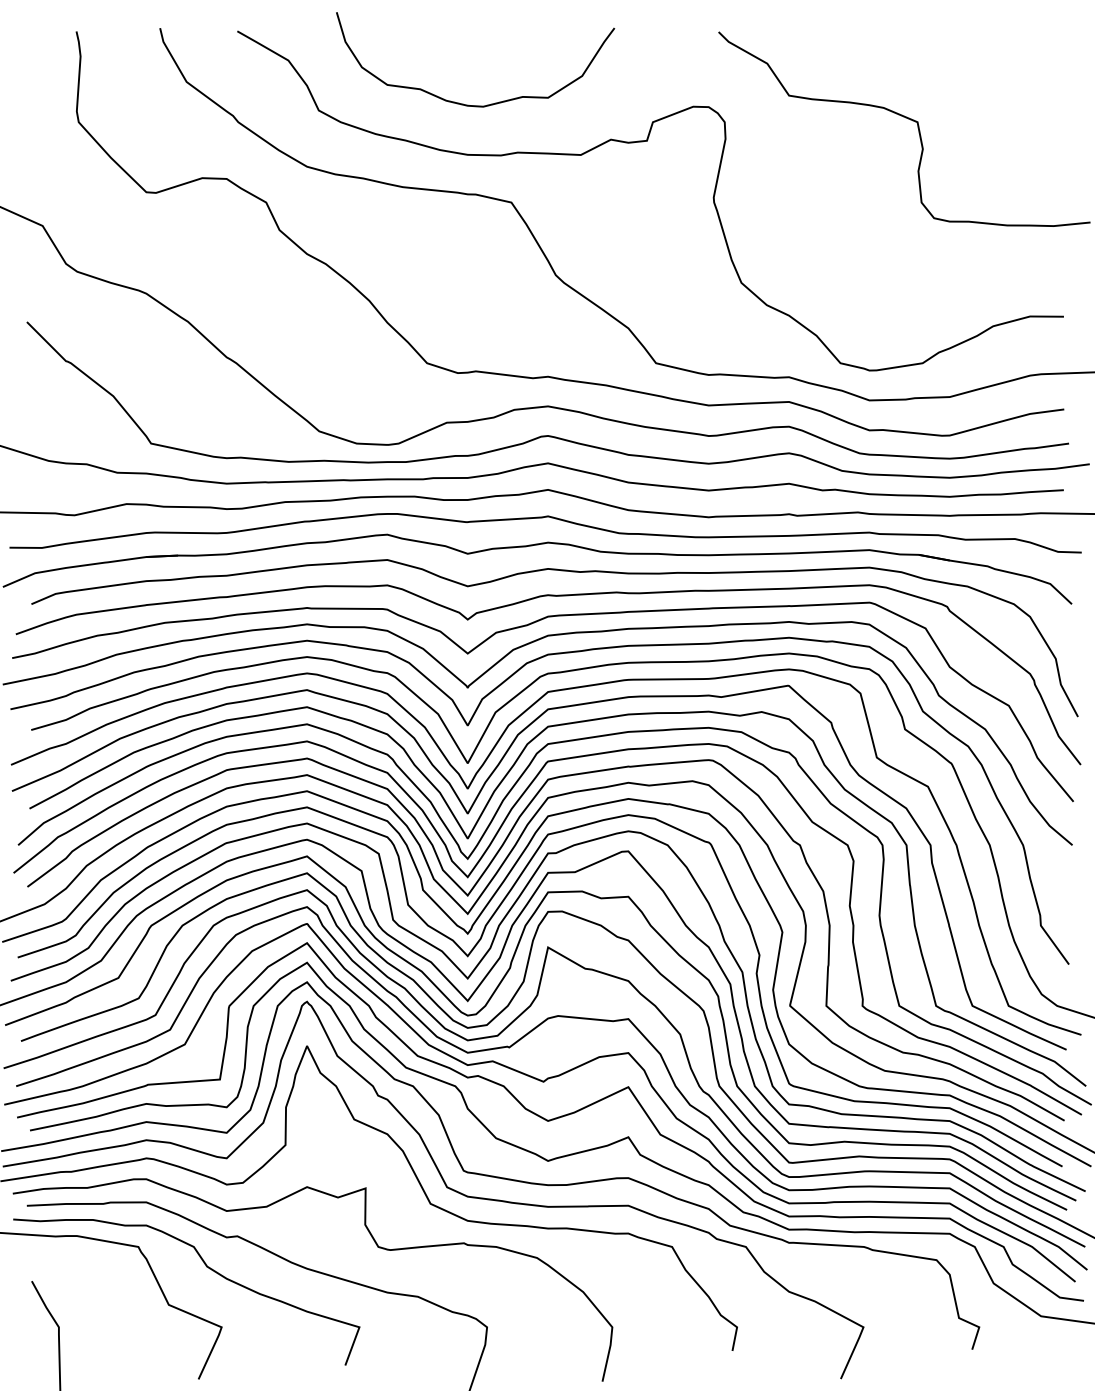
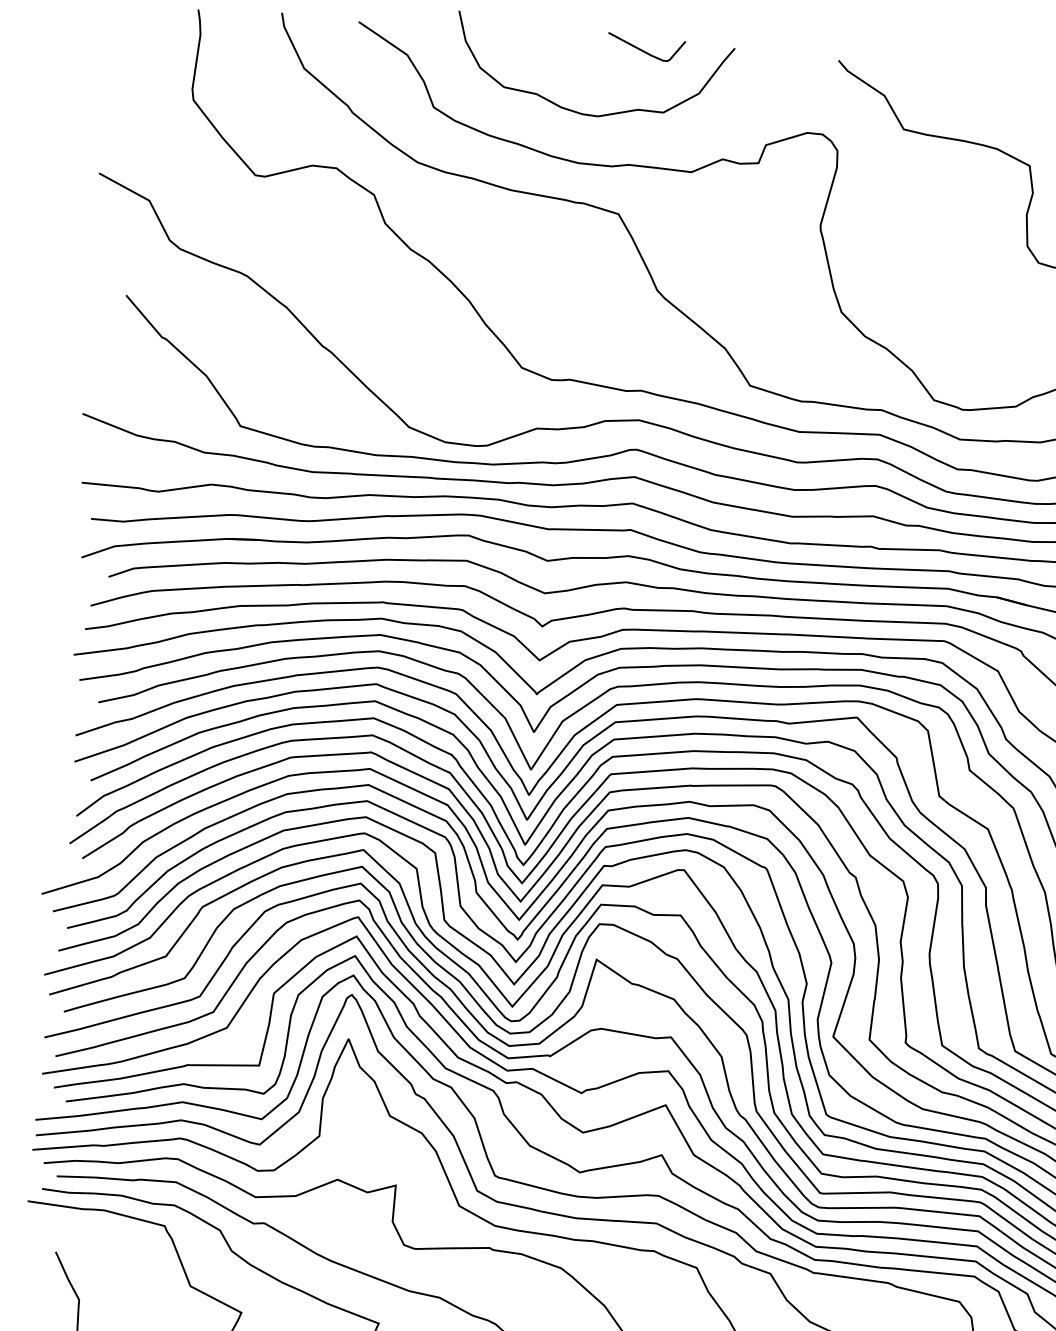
curve: (524, 37) -> (644, 50), added

